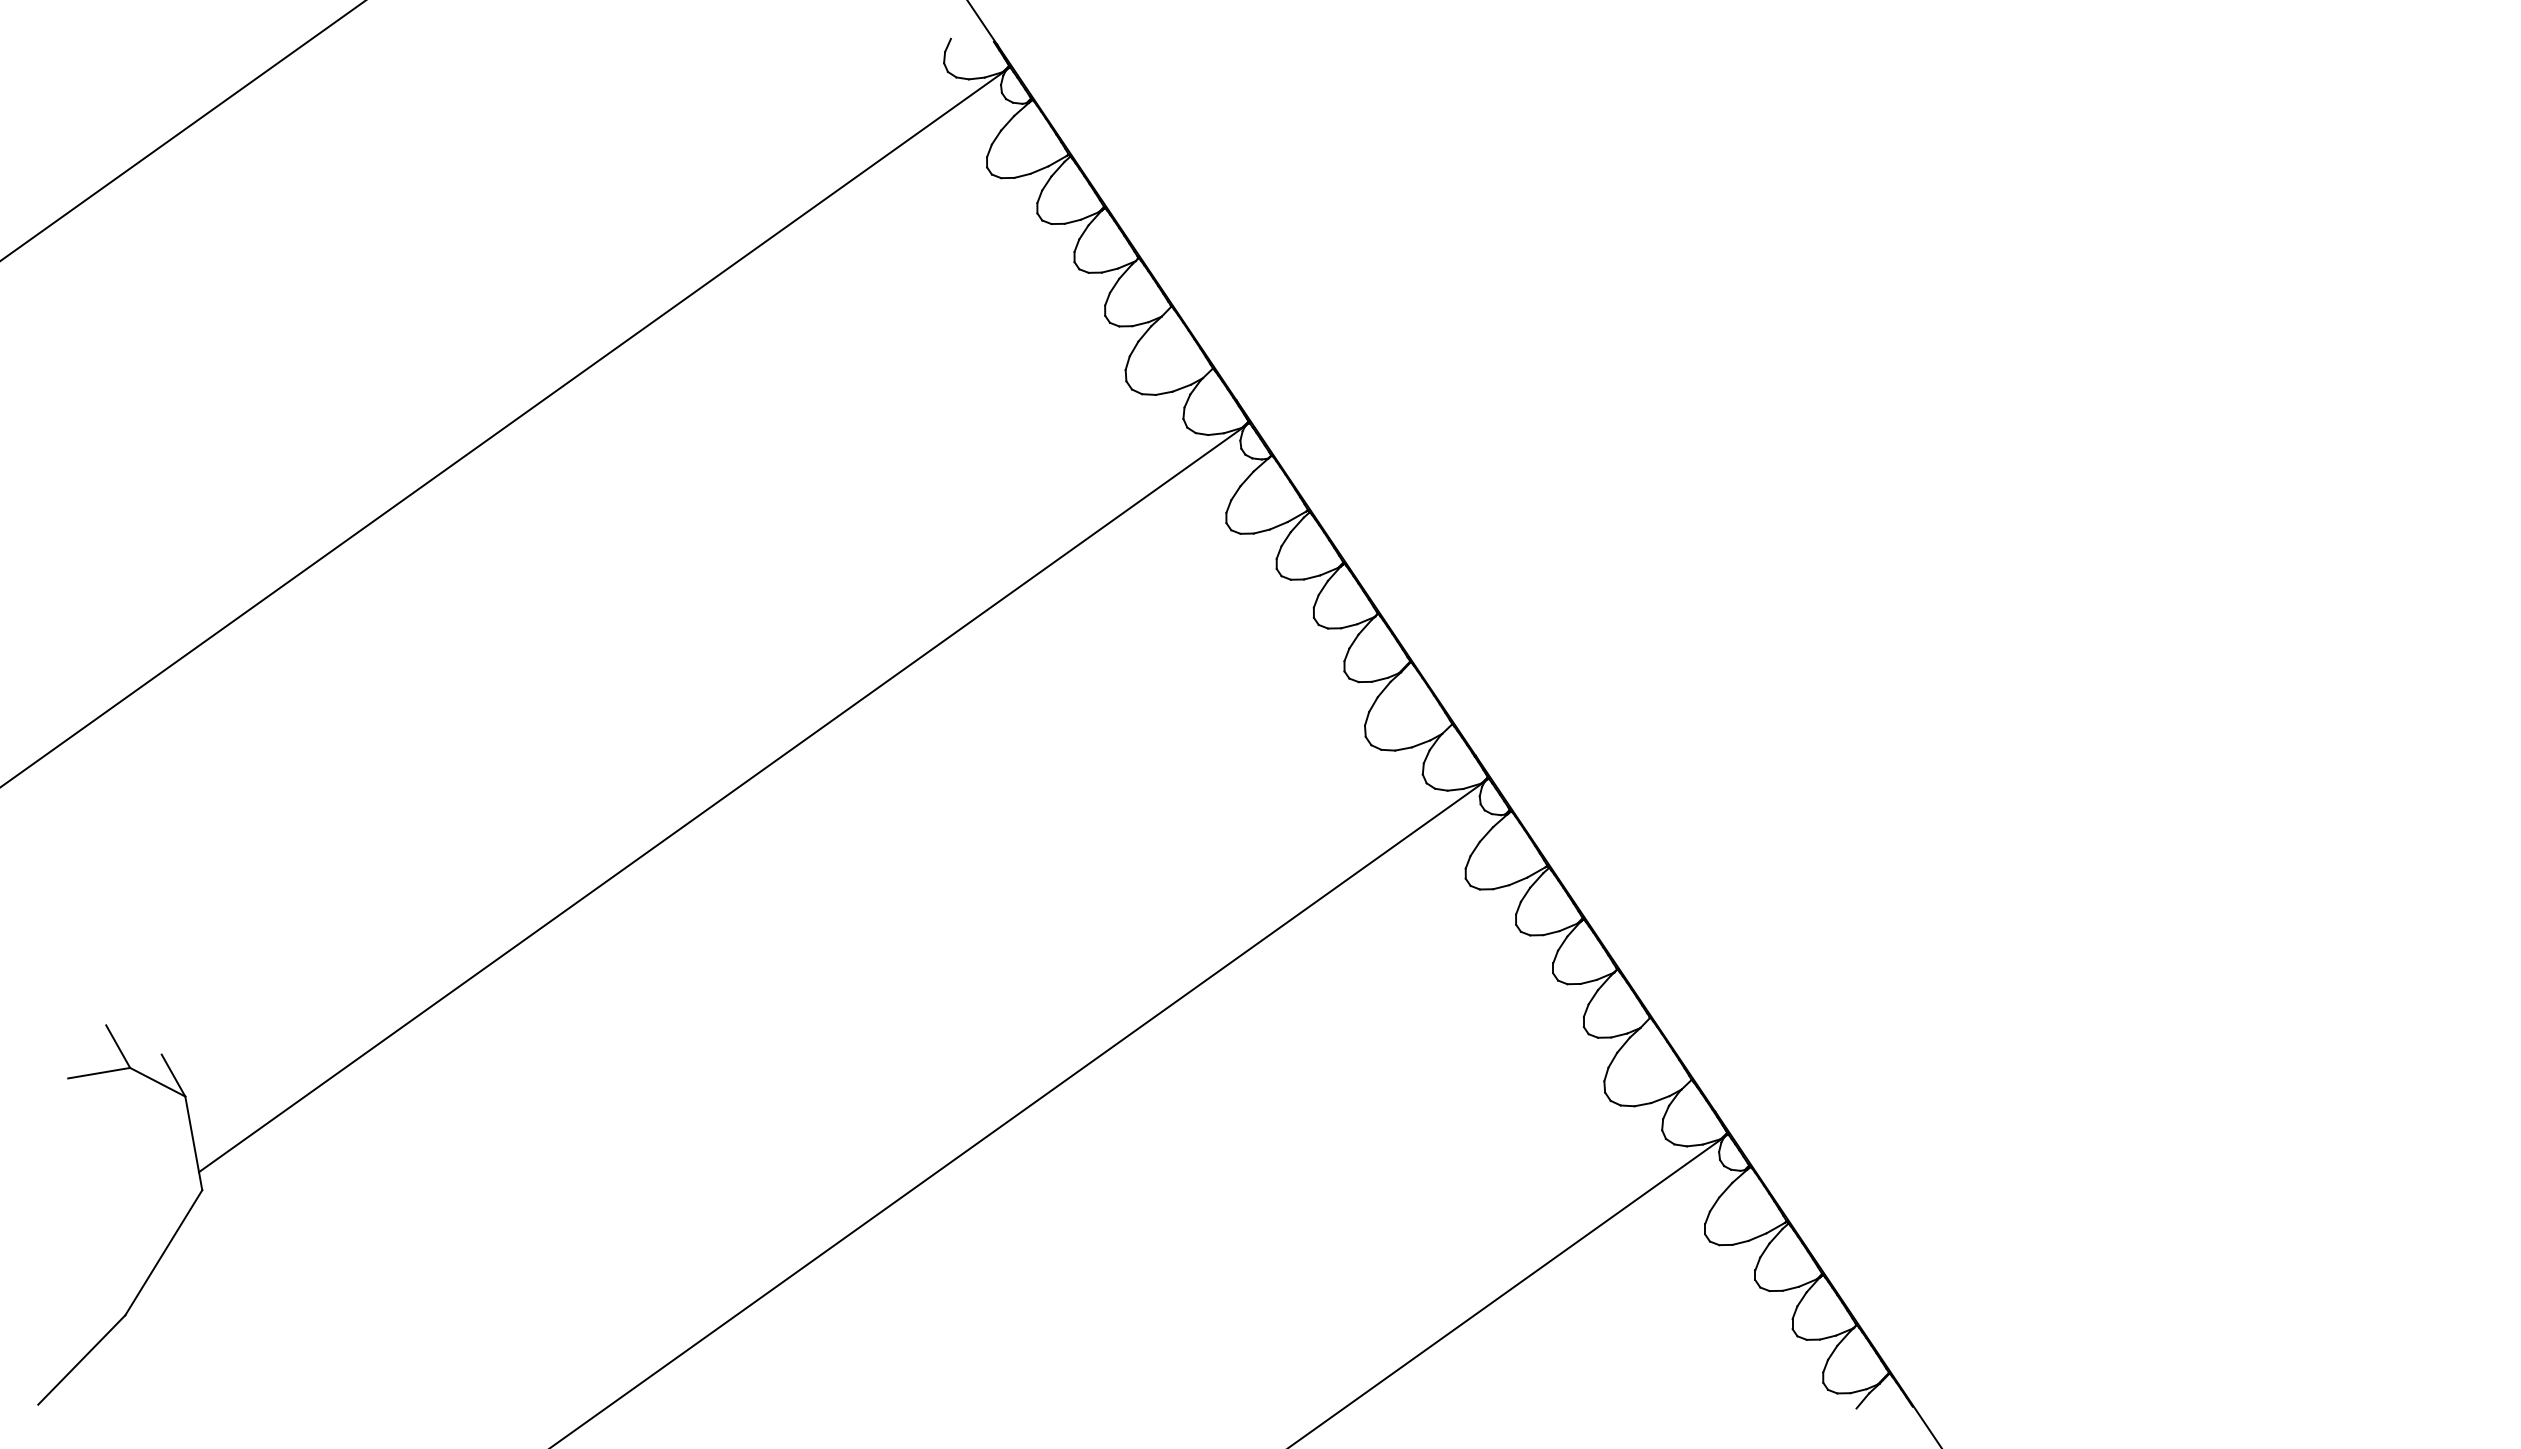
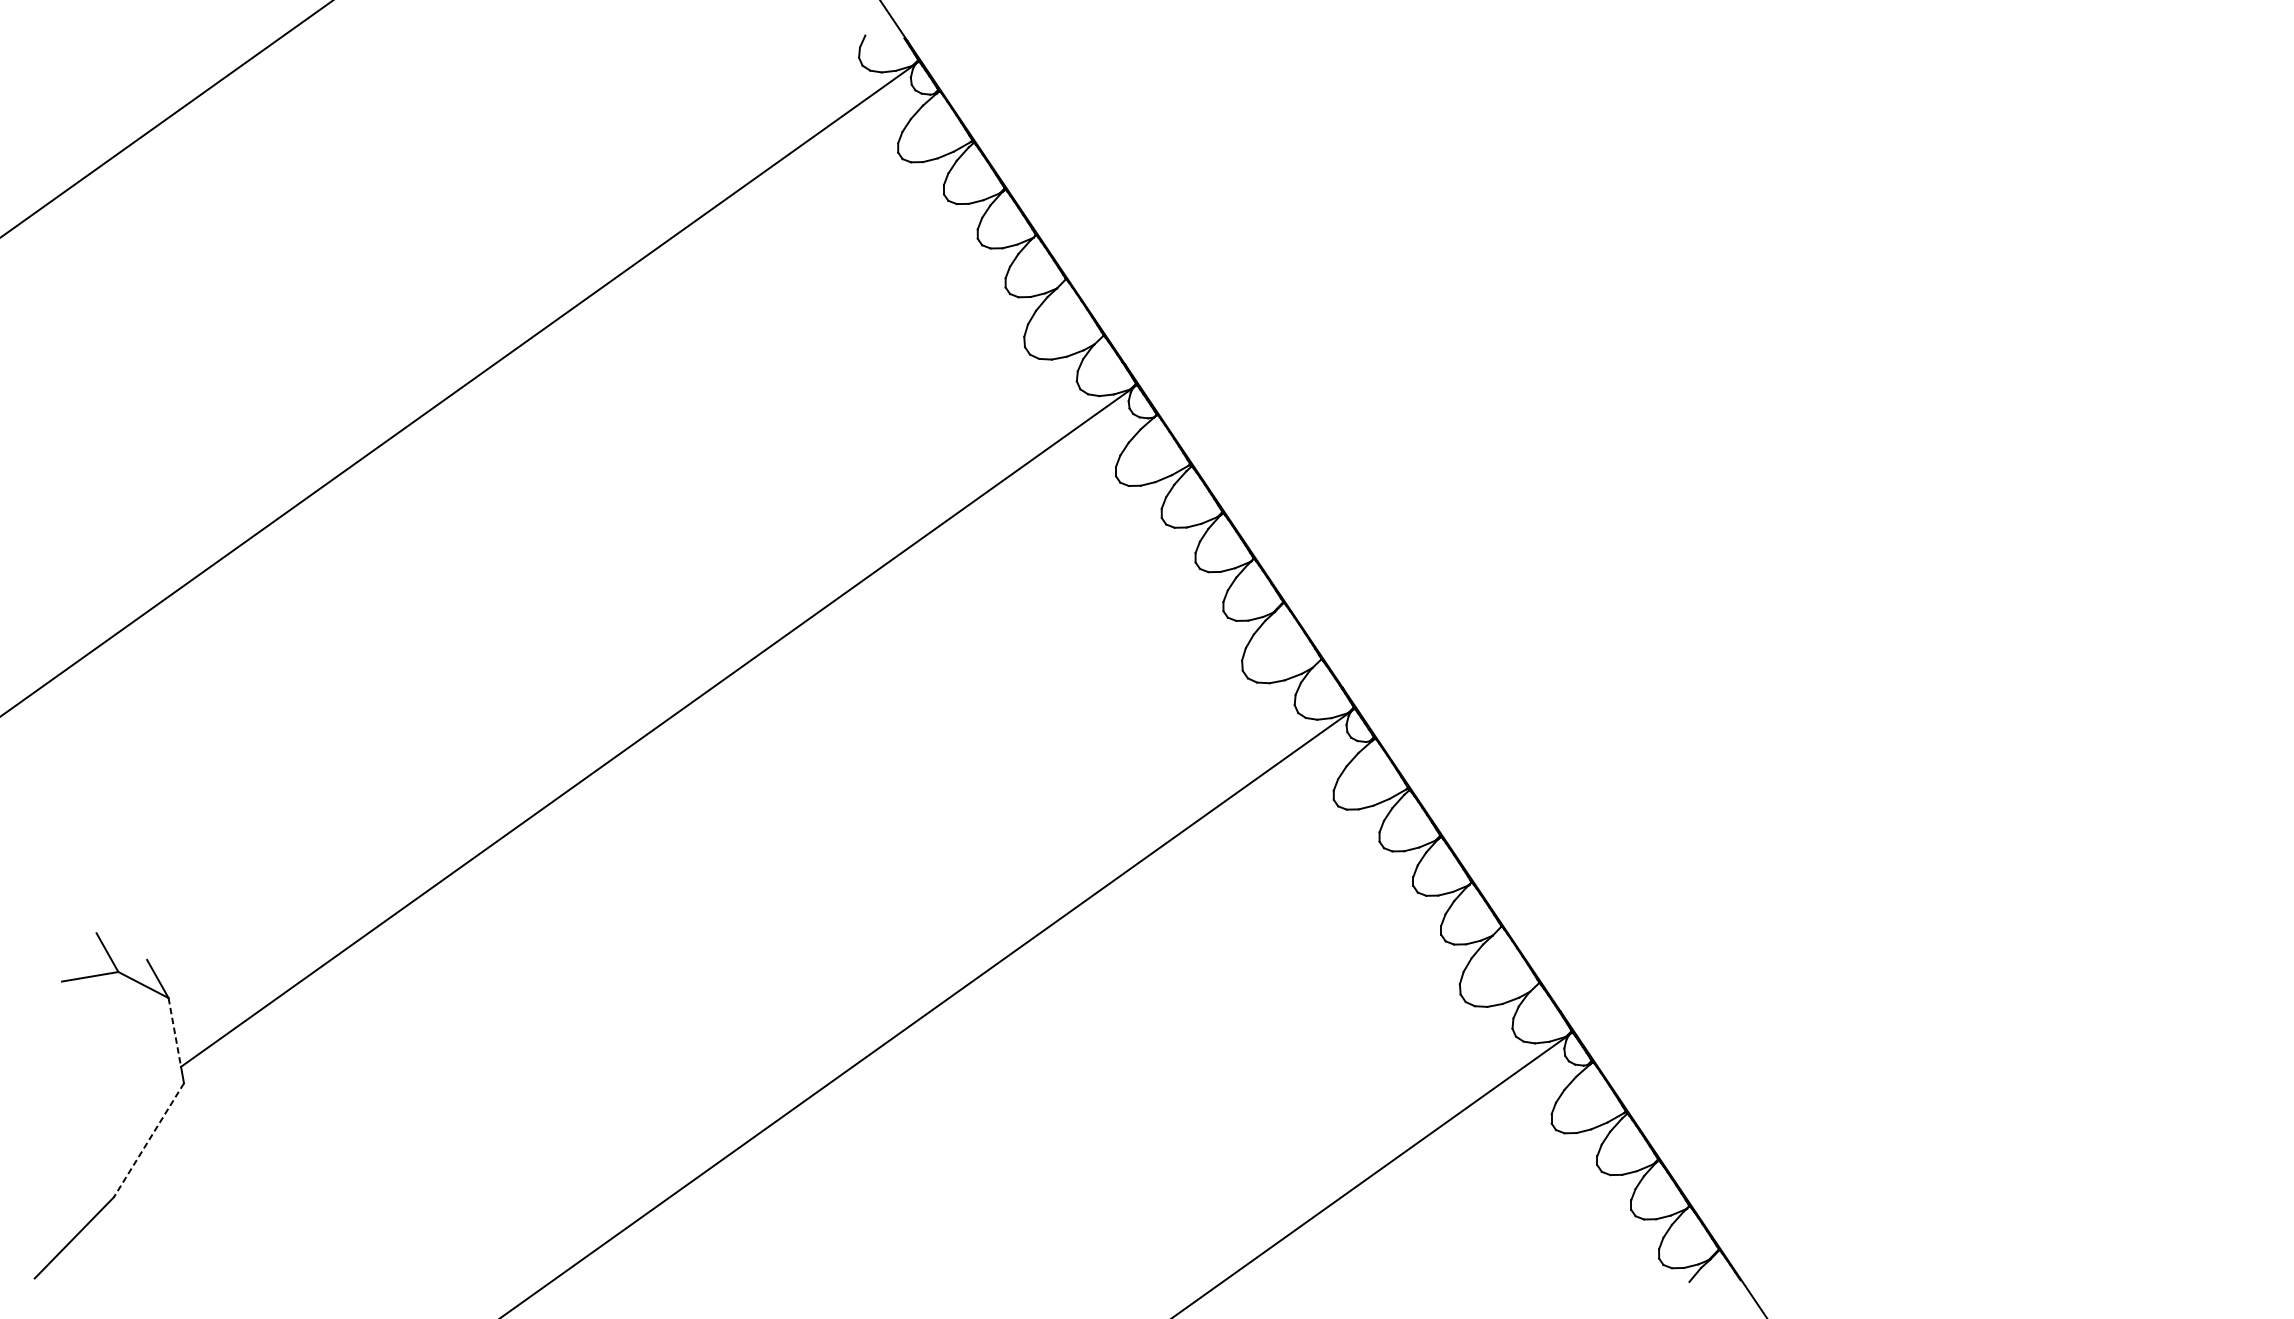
line: (192, 1134) -> (175, 1032), solid -> dashed
line: (163, 1253) -> (148, 1140), solid -> dashed

